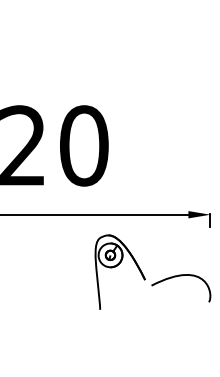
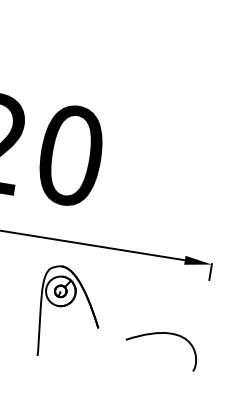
part: (119, 271) -> (68, 312), moved

